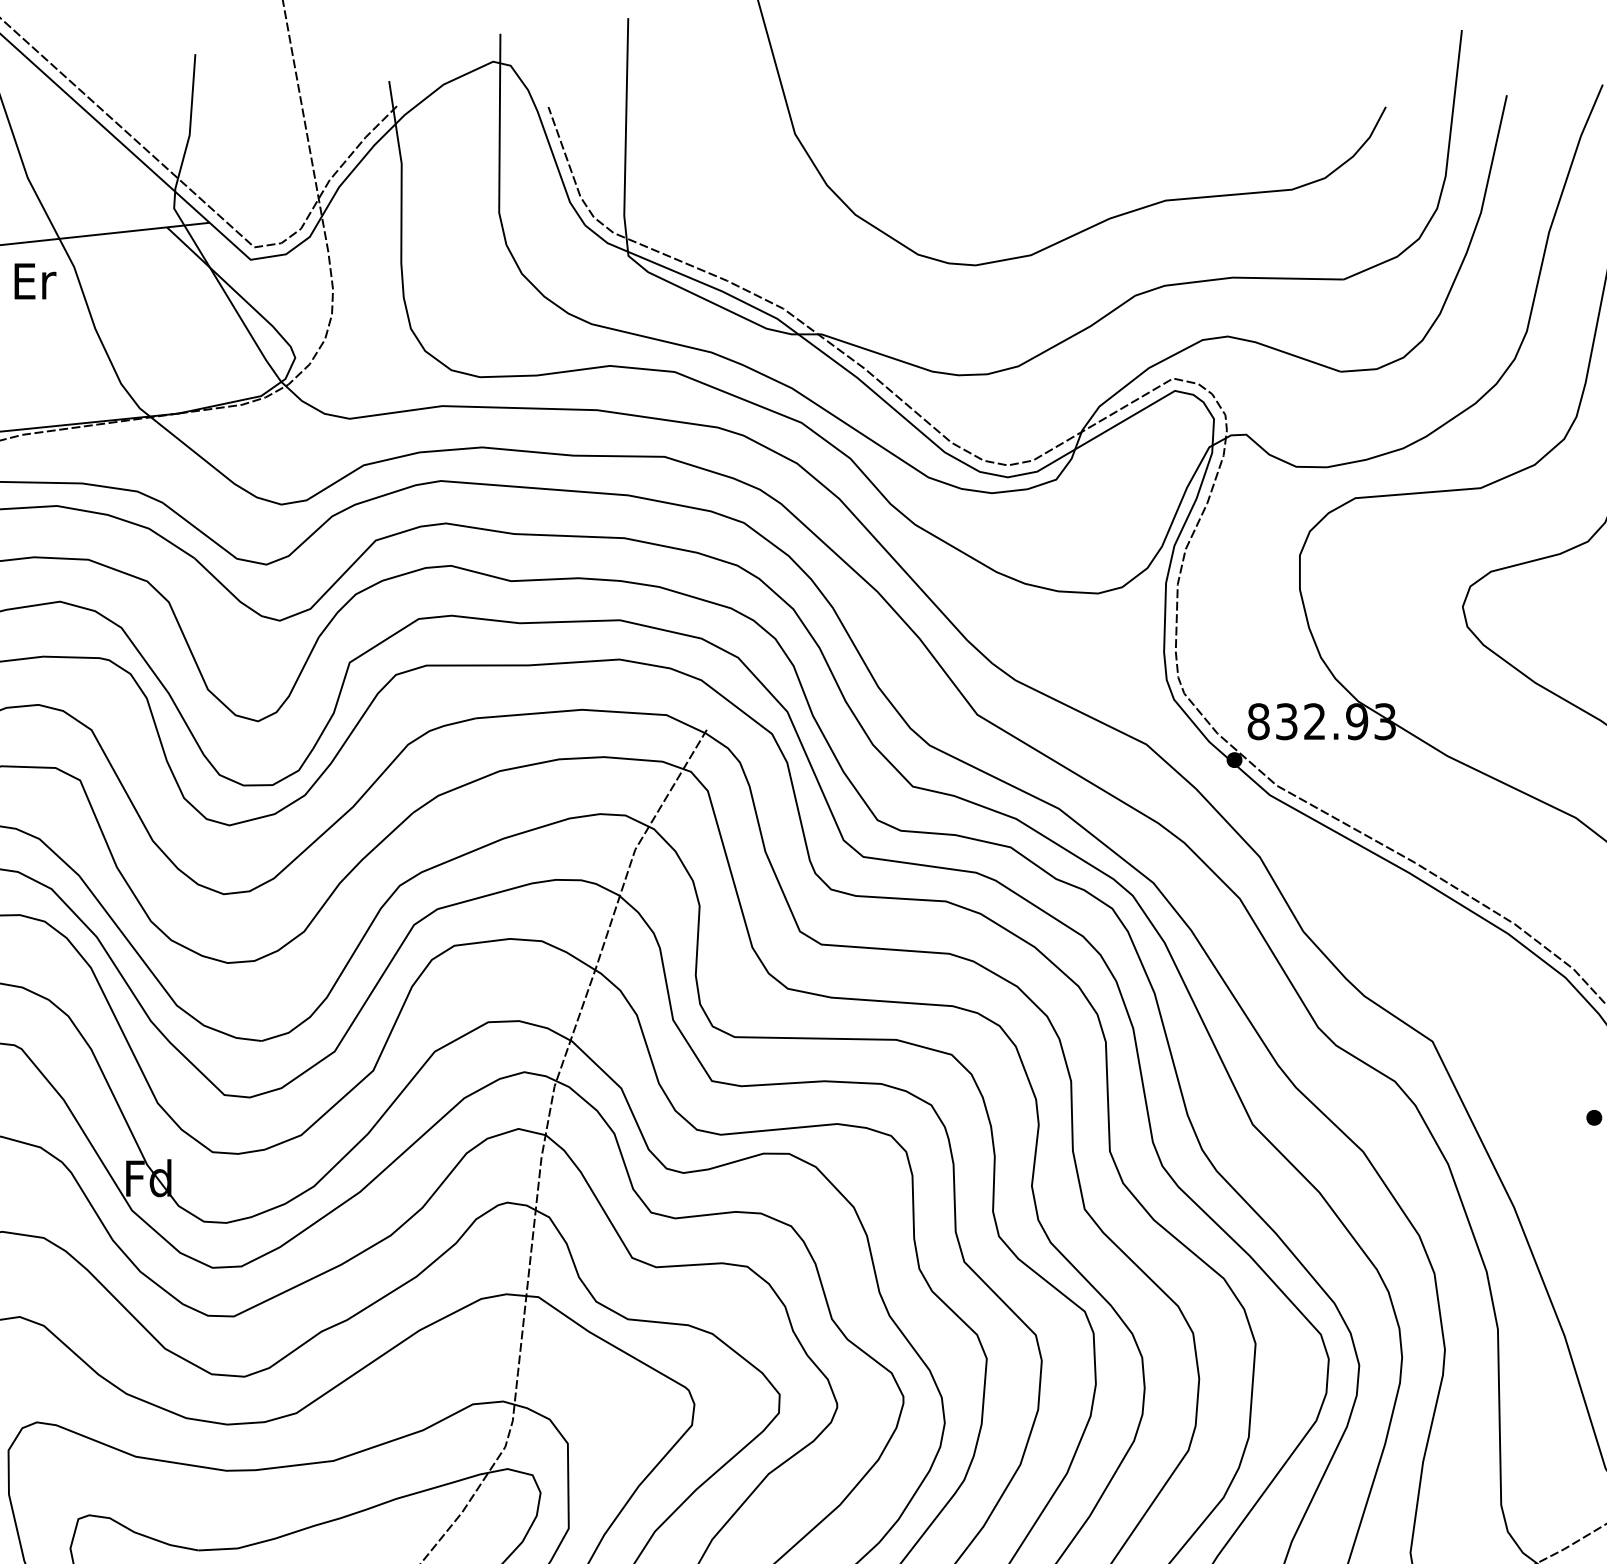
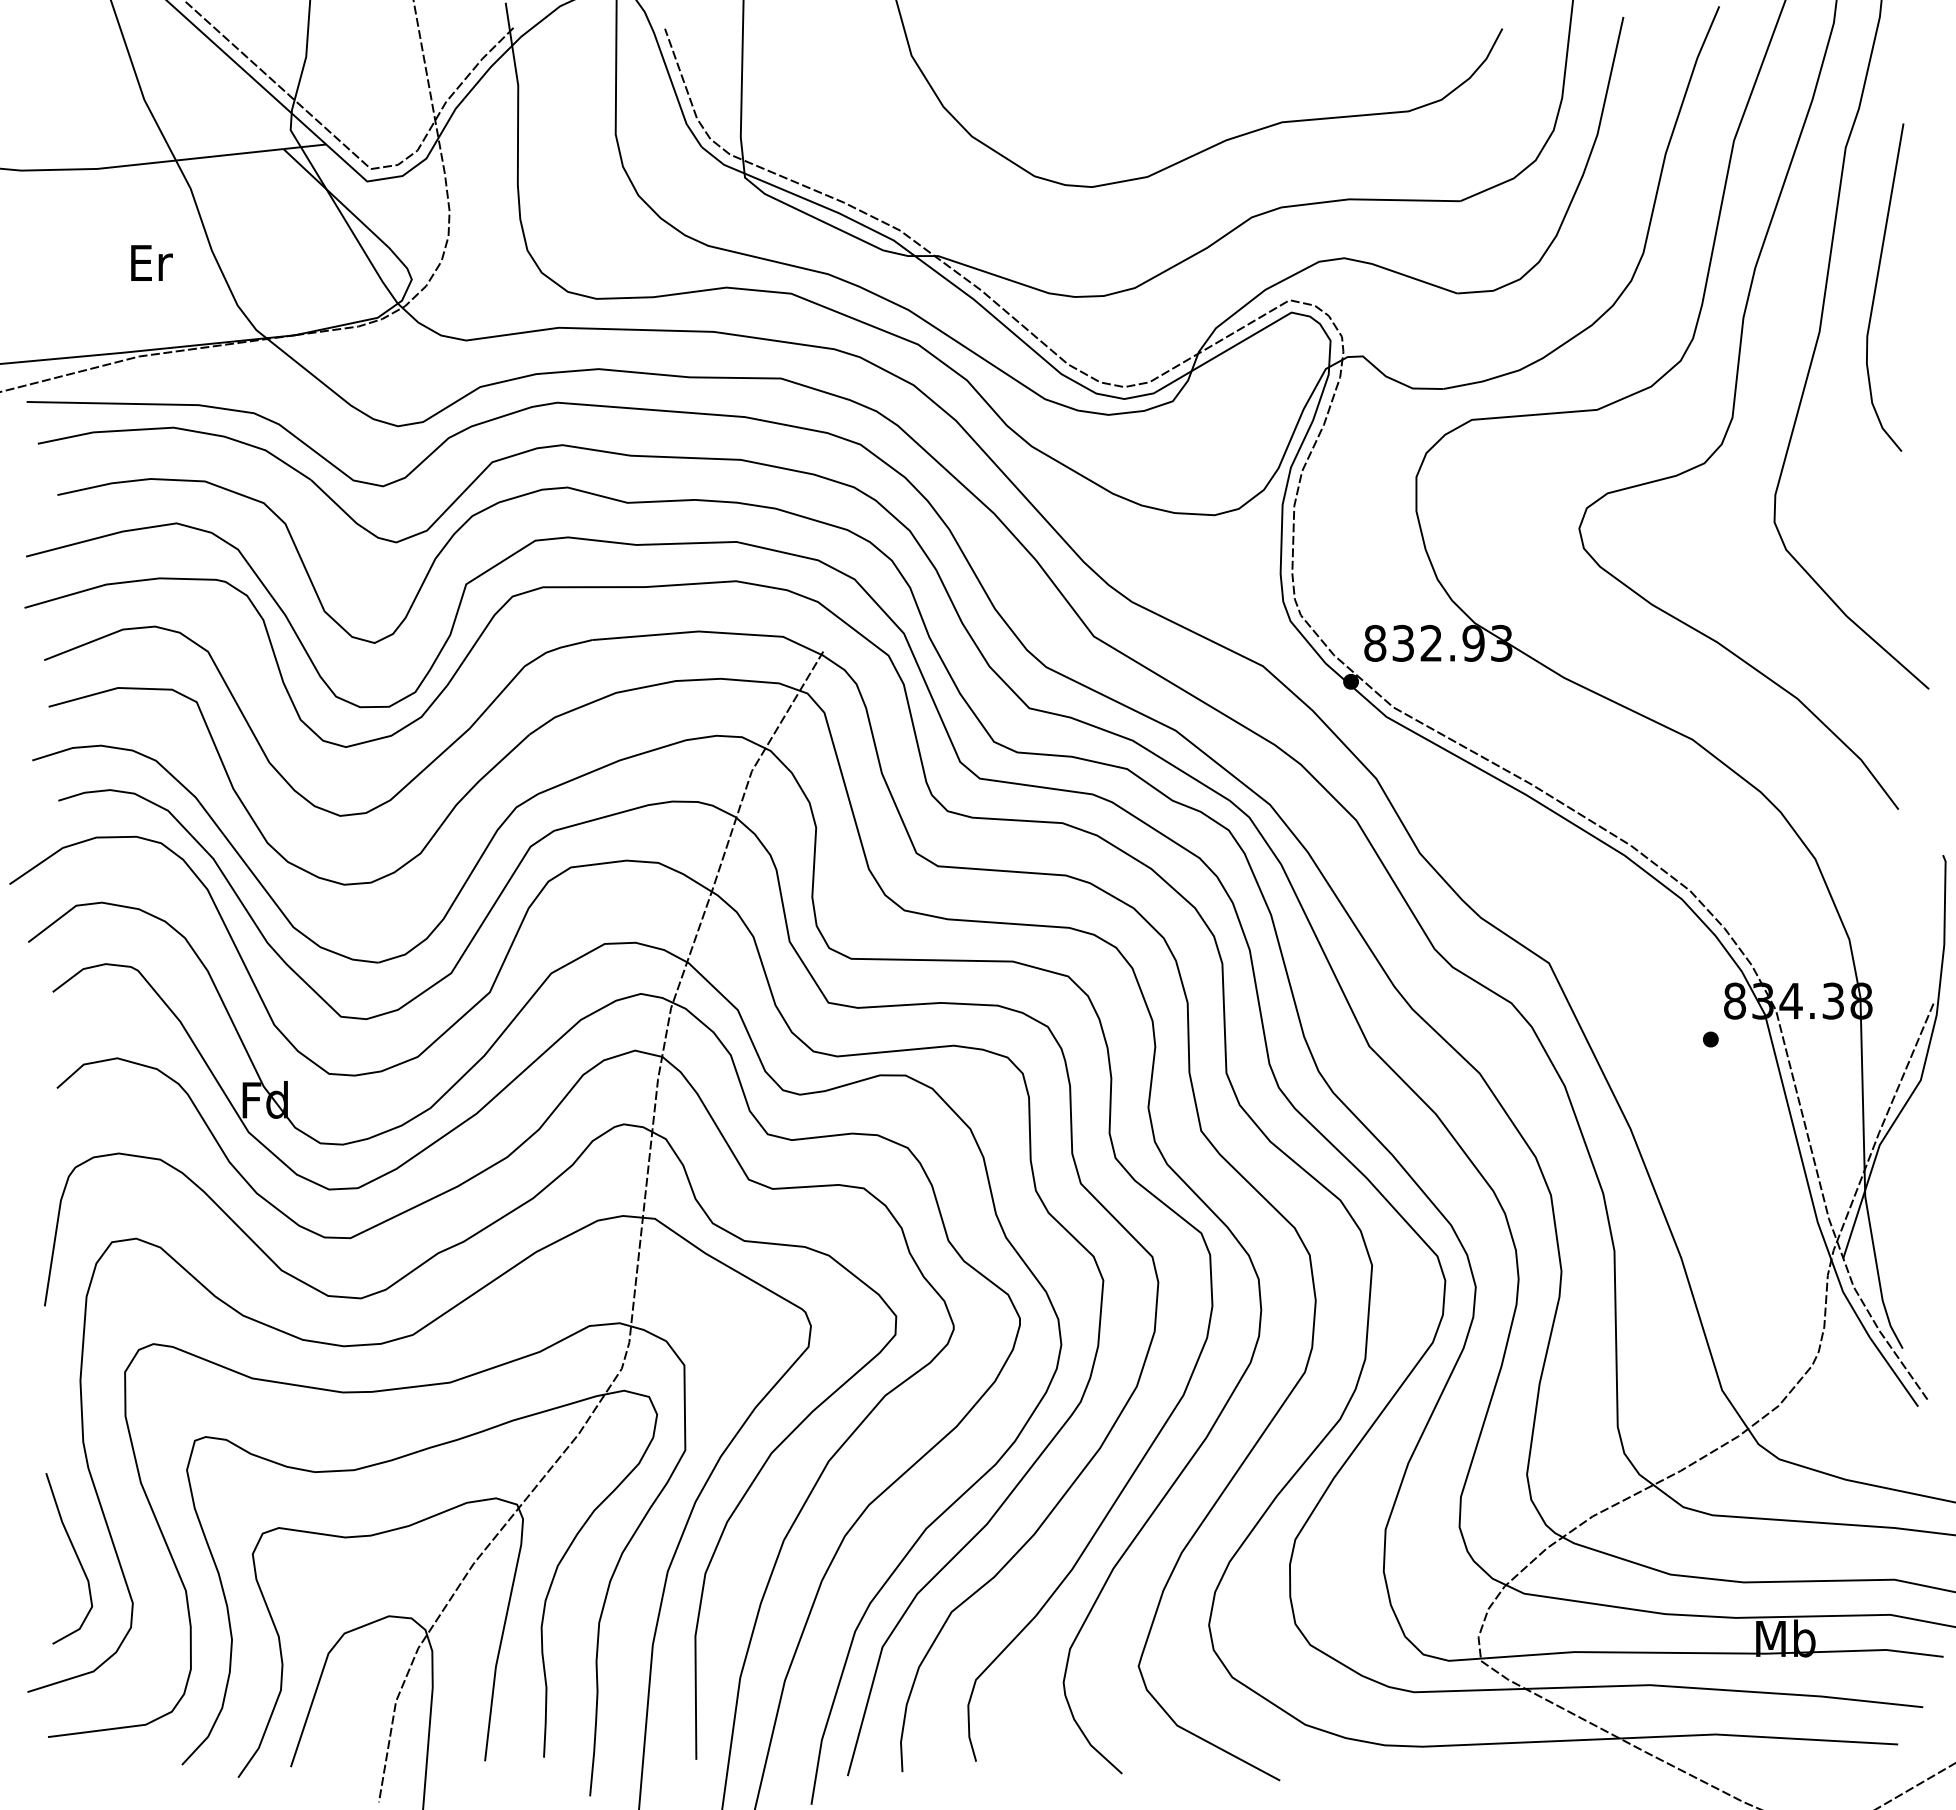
text: (34, 280) -> (151, 262), moved

